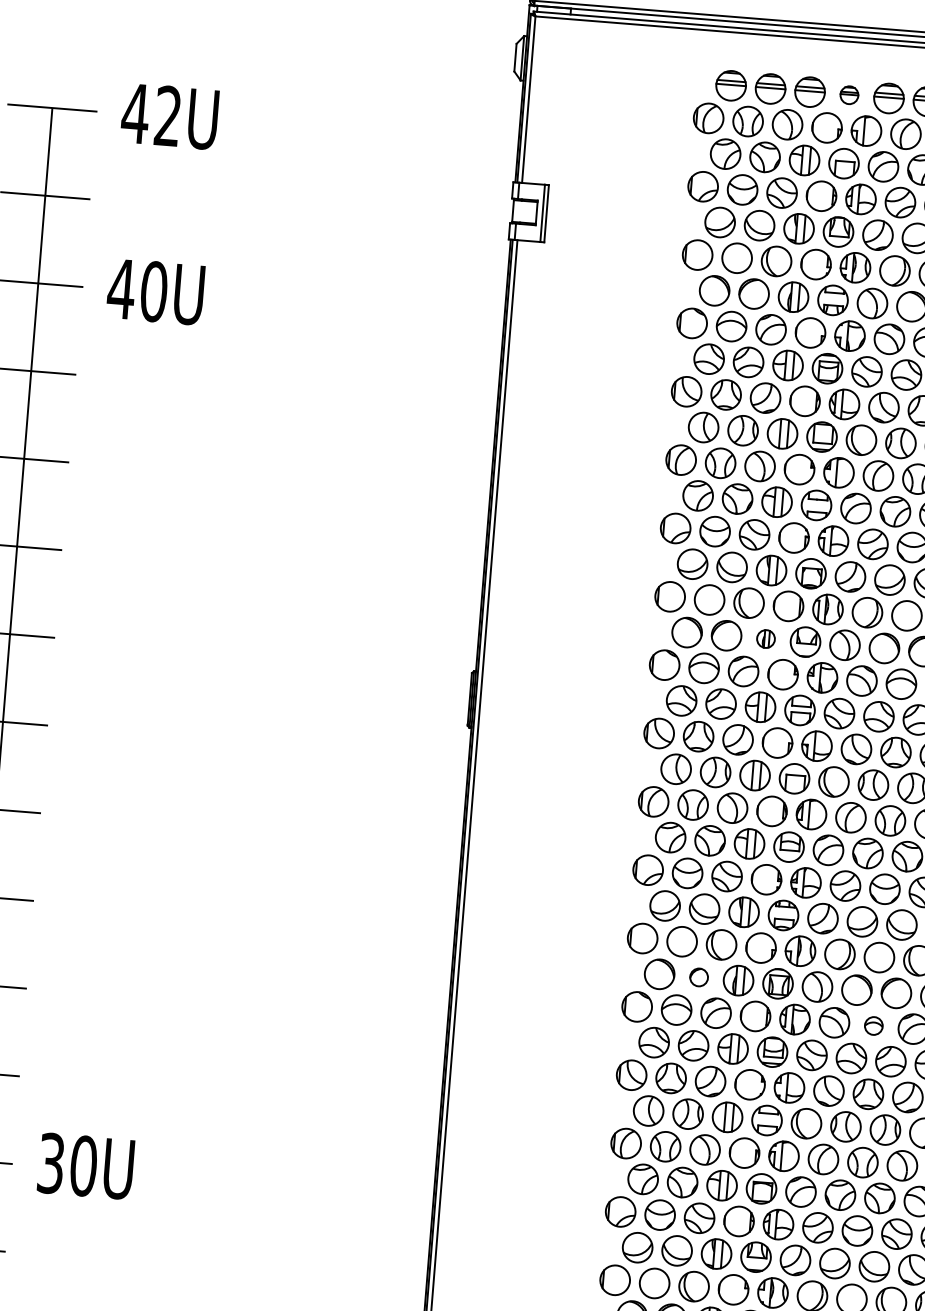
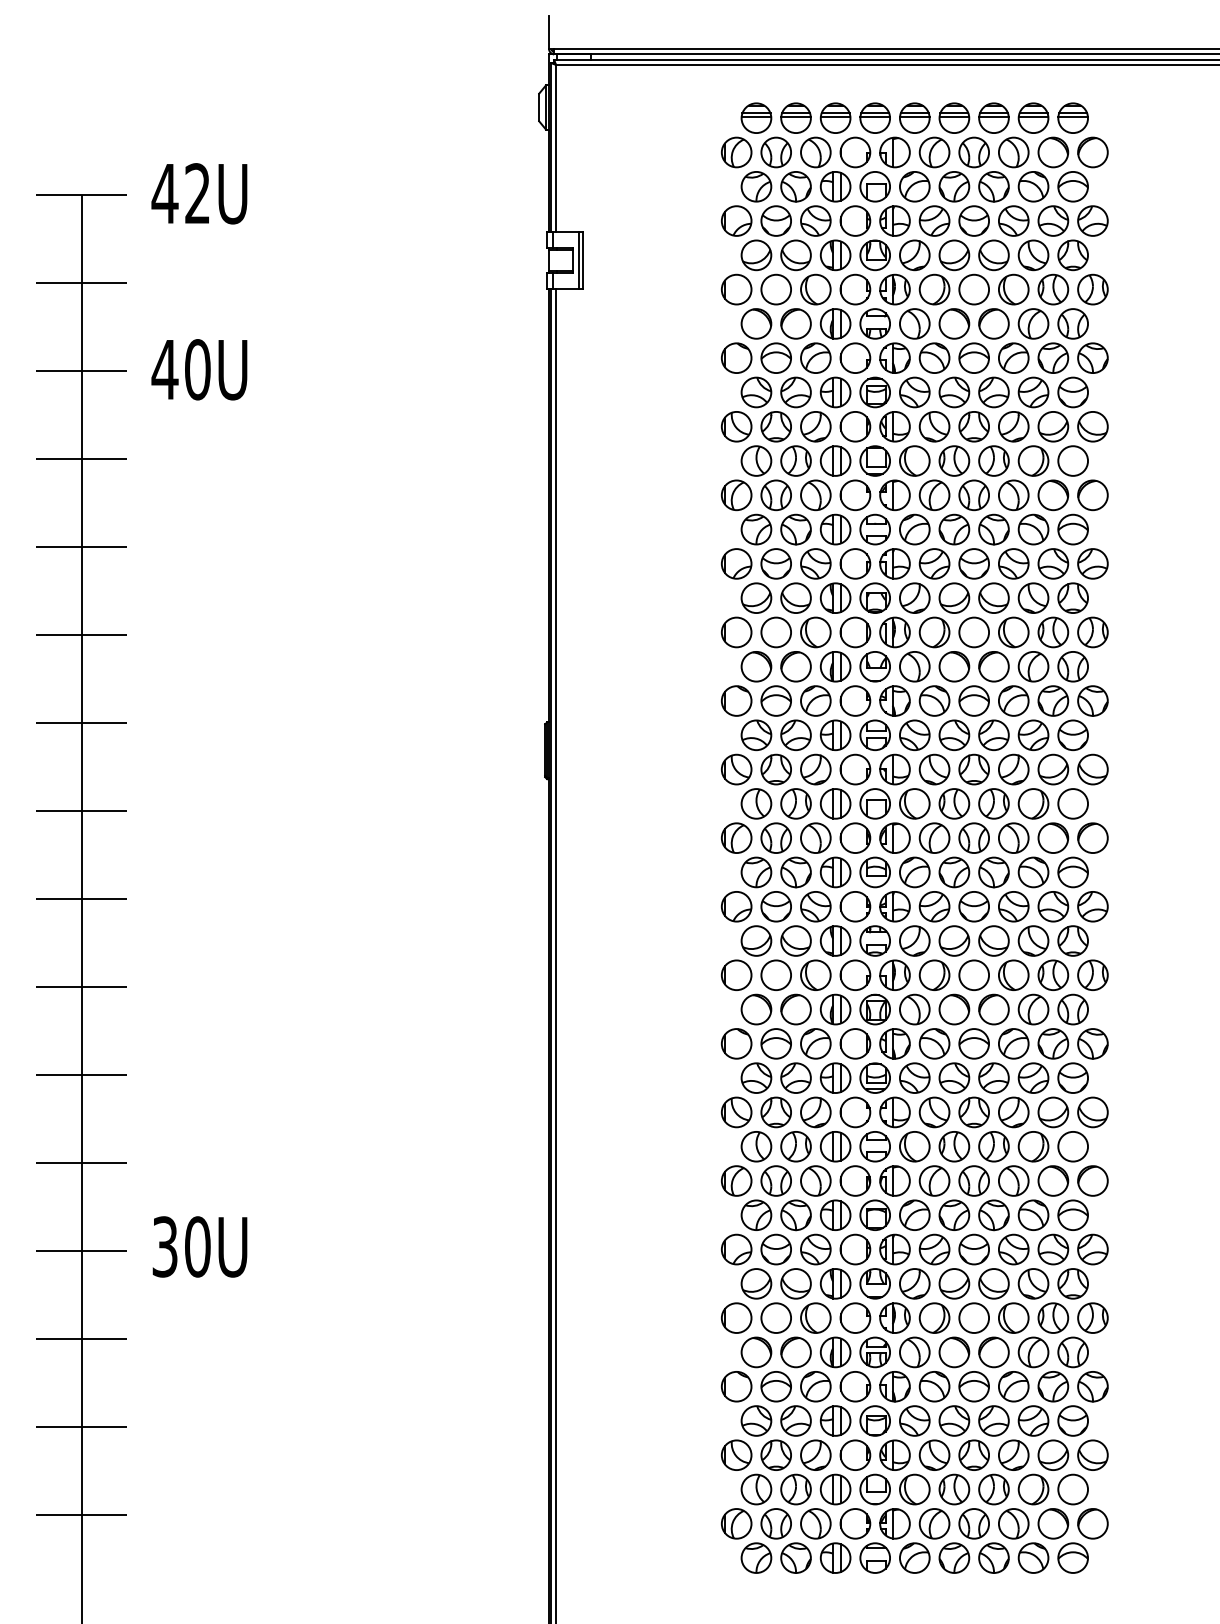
part: (848, 94) -> (874, 117), size x1.67
part: (765, 638) -> (835, 666), size x1.67
part: (698, 977) -> (795, 1009), size x1.67
part: (873, 1025) -> (973, 1043), size x1.67

